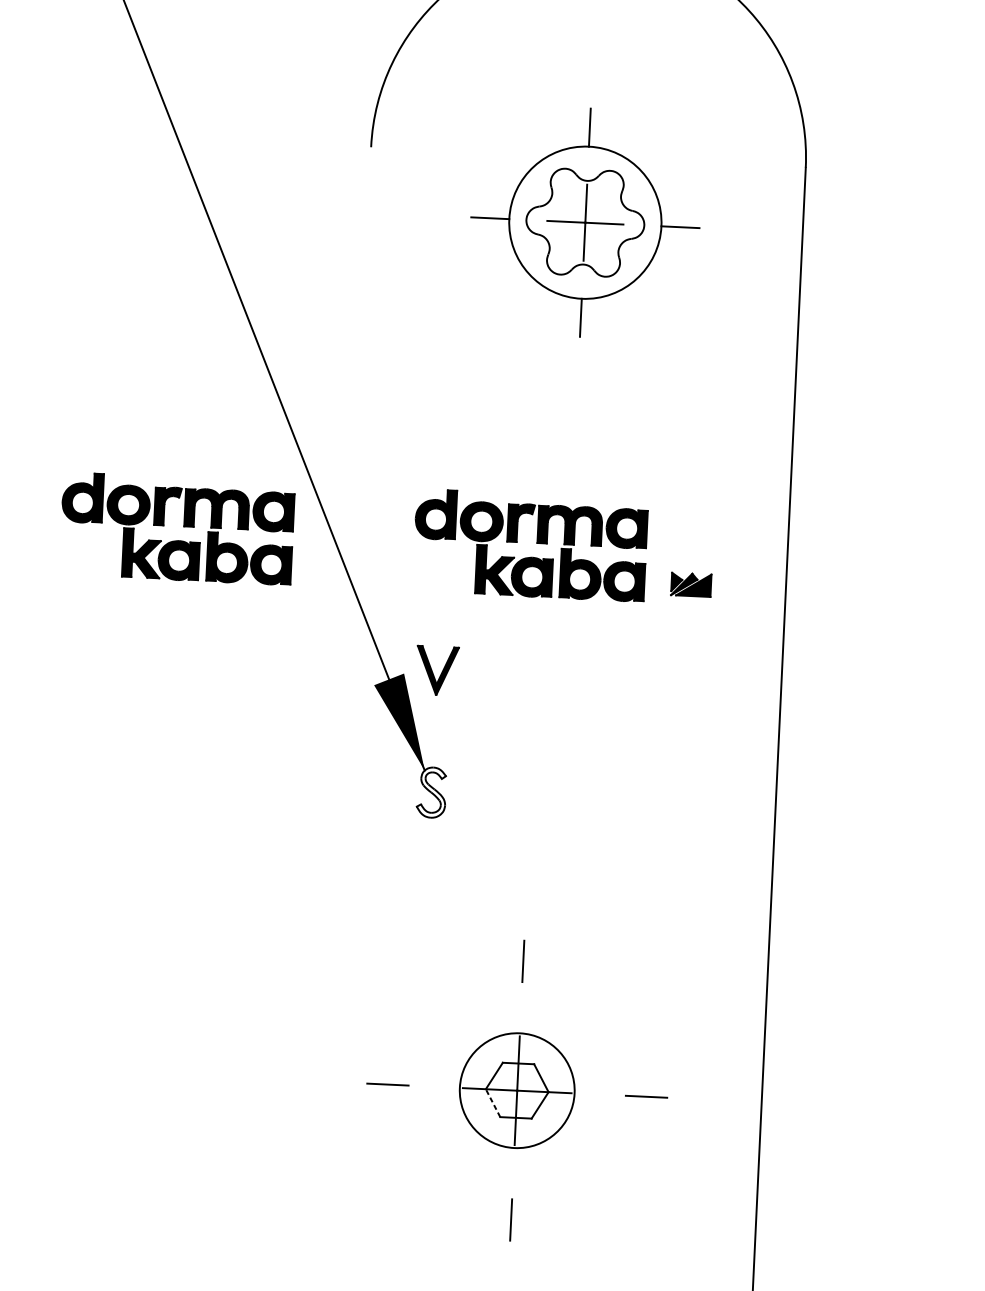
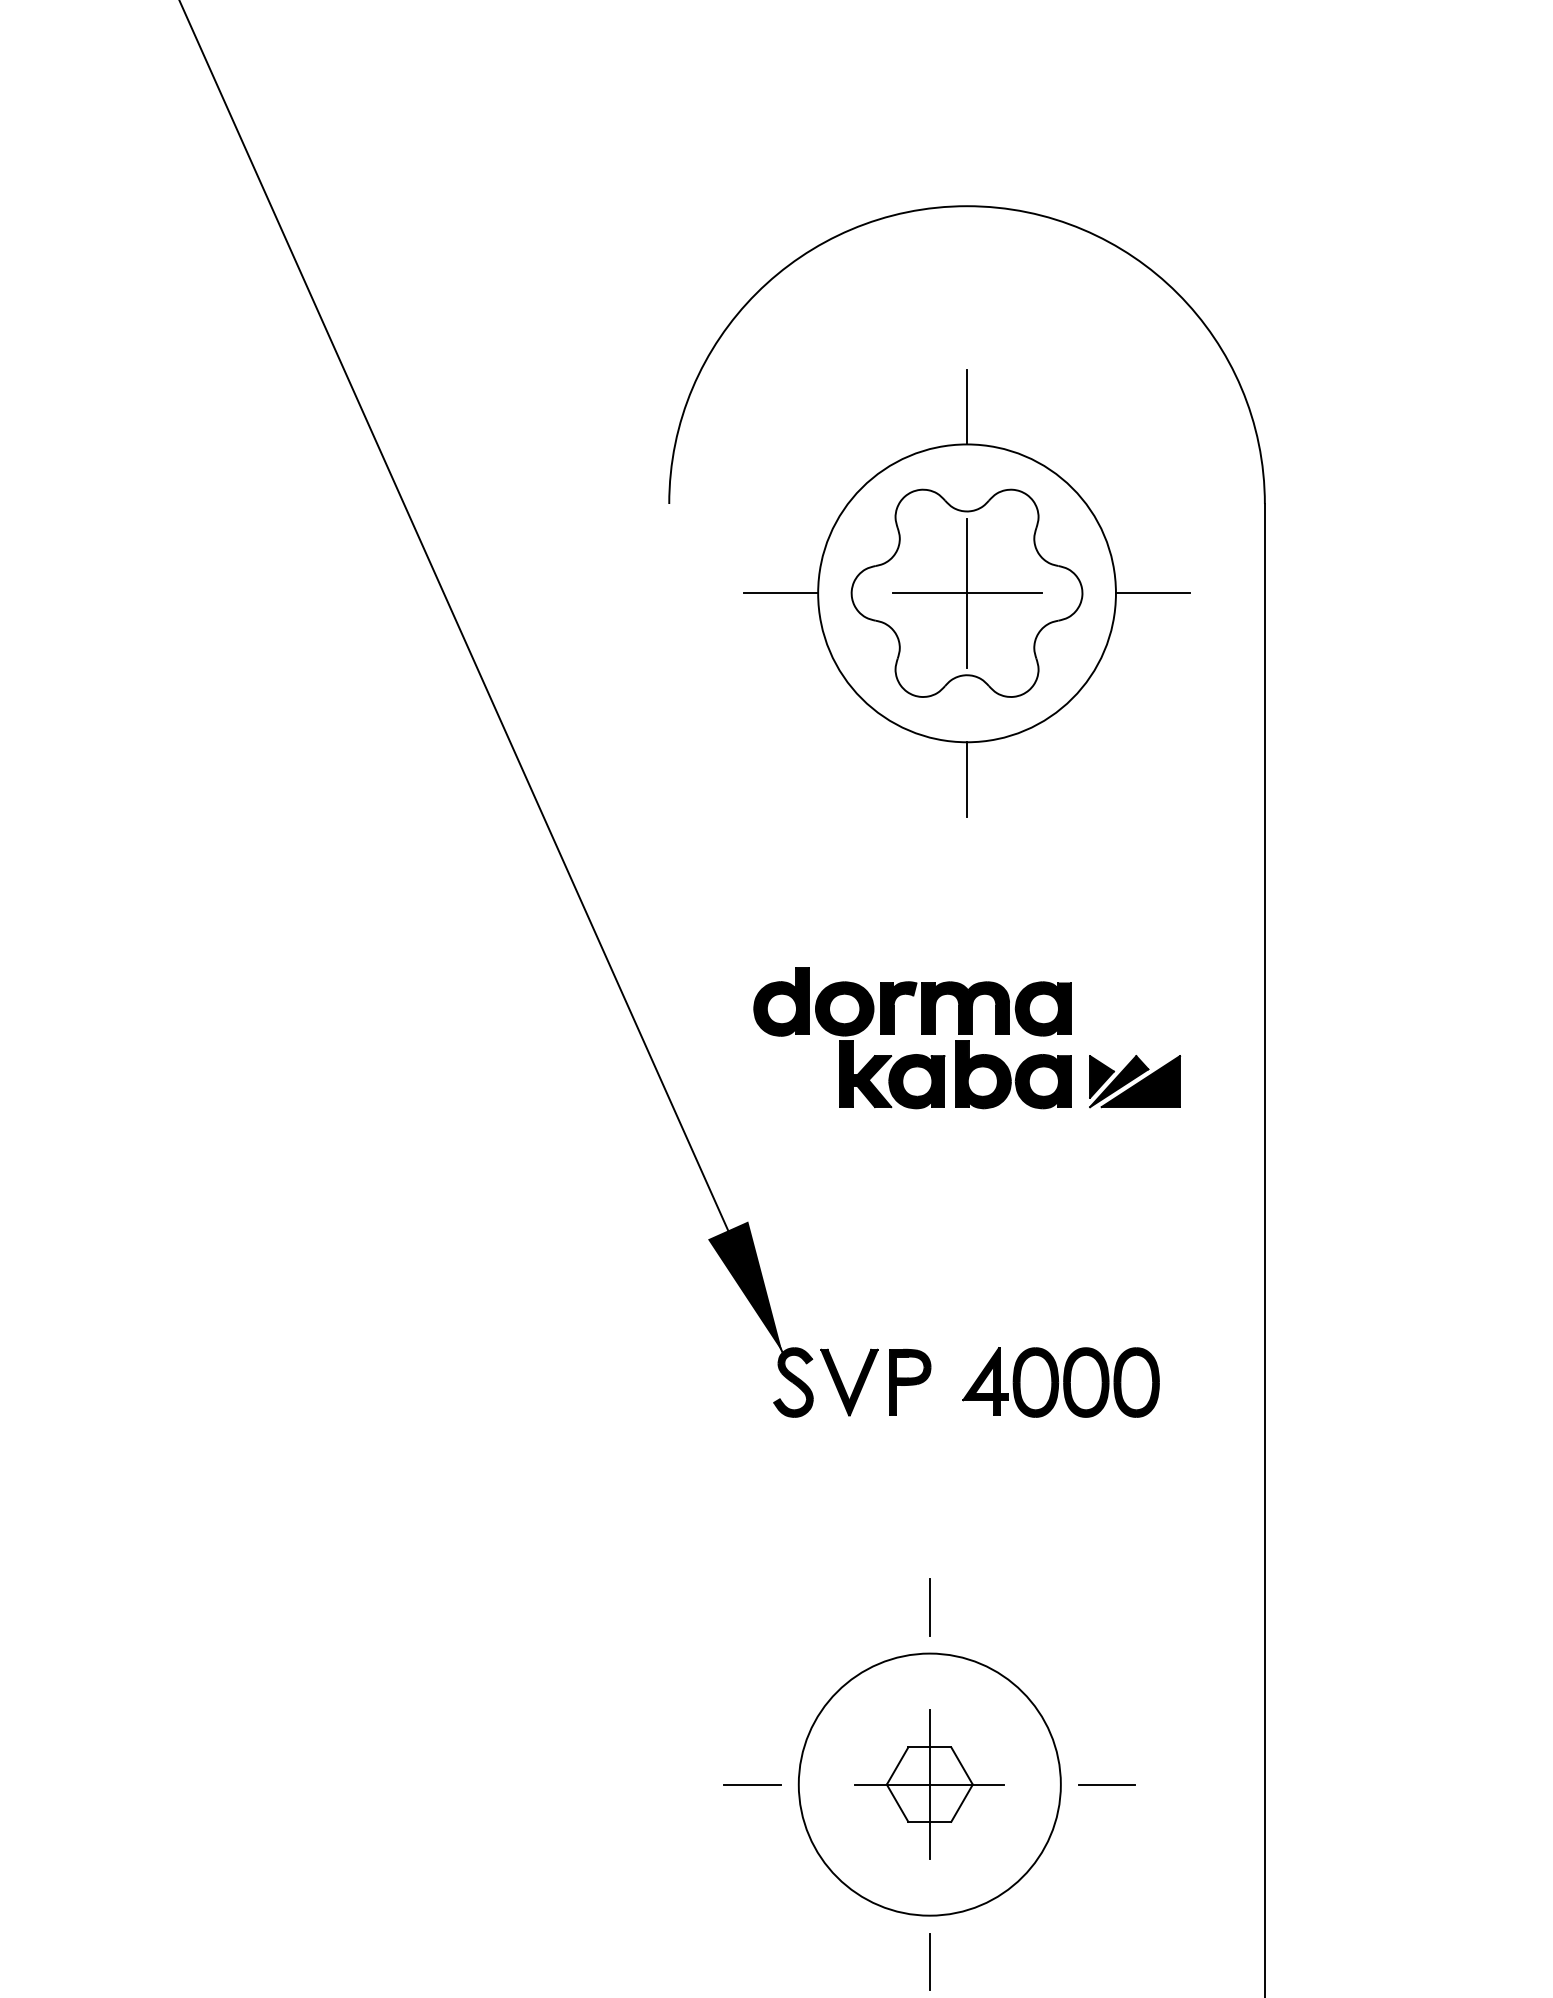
part: (584, 222) -> (966, 593), size x1.43
part: (183, 526) -> (437, 1034), removed
part: (691, 584) -> (1135, 1081), size x1.67
part: (432, 671) -> (843, 1384), moved
fill: (431, 792) -> (793, 1382), added
part: (517, 795) -> (910, 1381), added
part: (626, 801) -> (1060, 1382), added
circle: (516, 1090) -> (929, 1784), size x1.67
line: (493, 1102) -> (897, 1802), dashed -> solid

